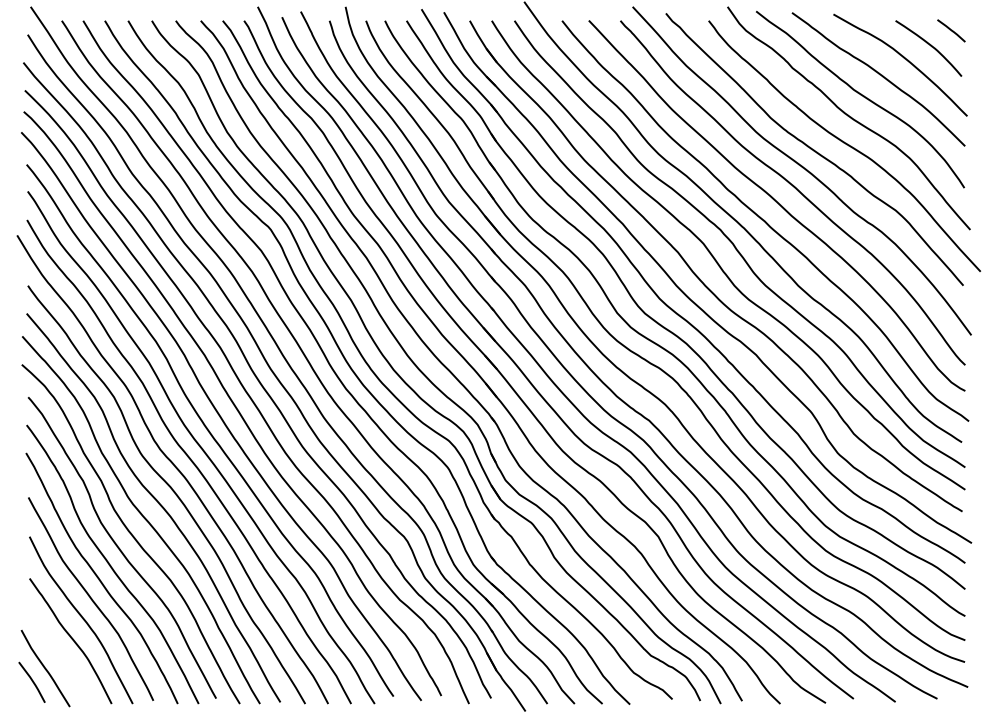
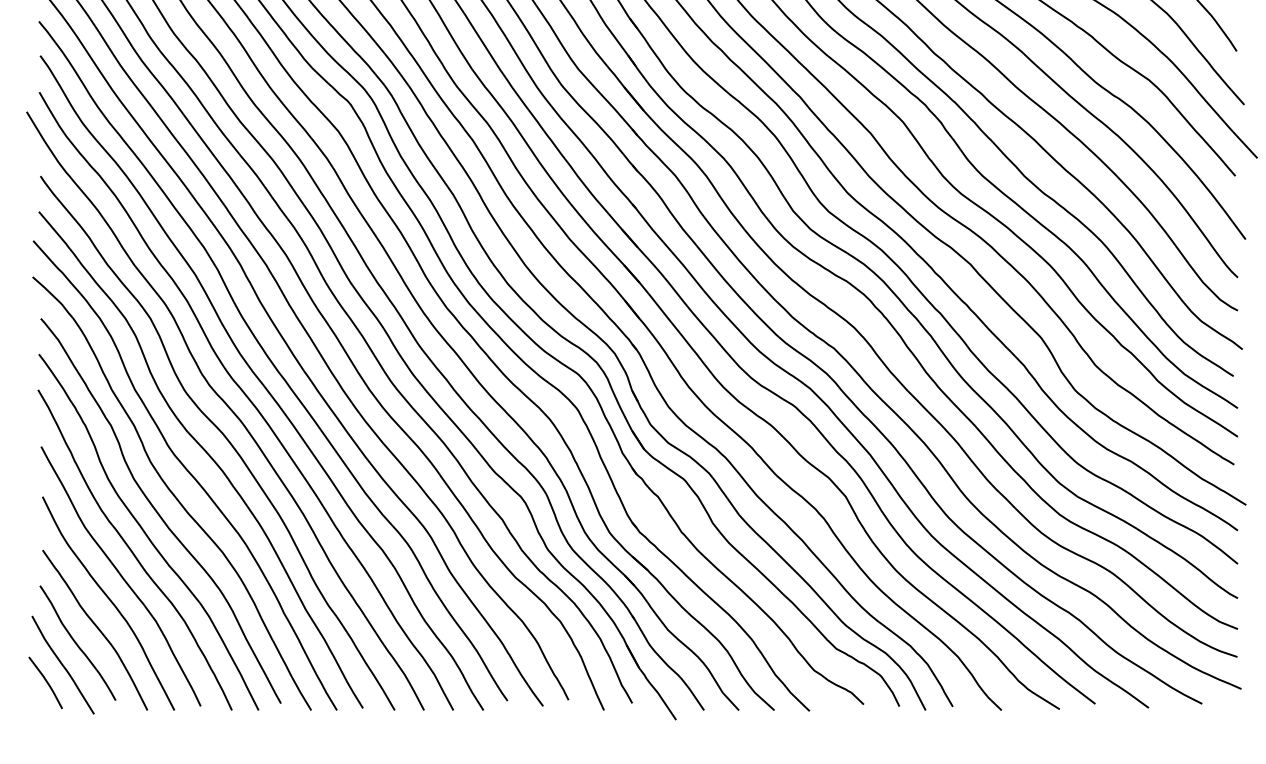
curve: (56, 651) -> (76, 643), added

